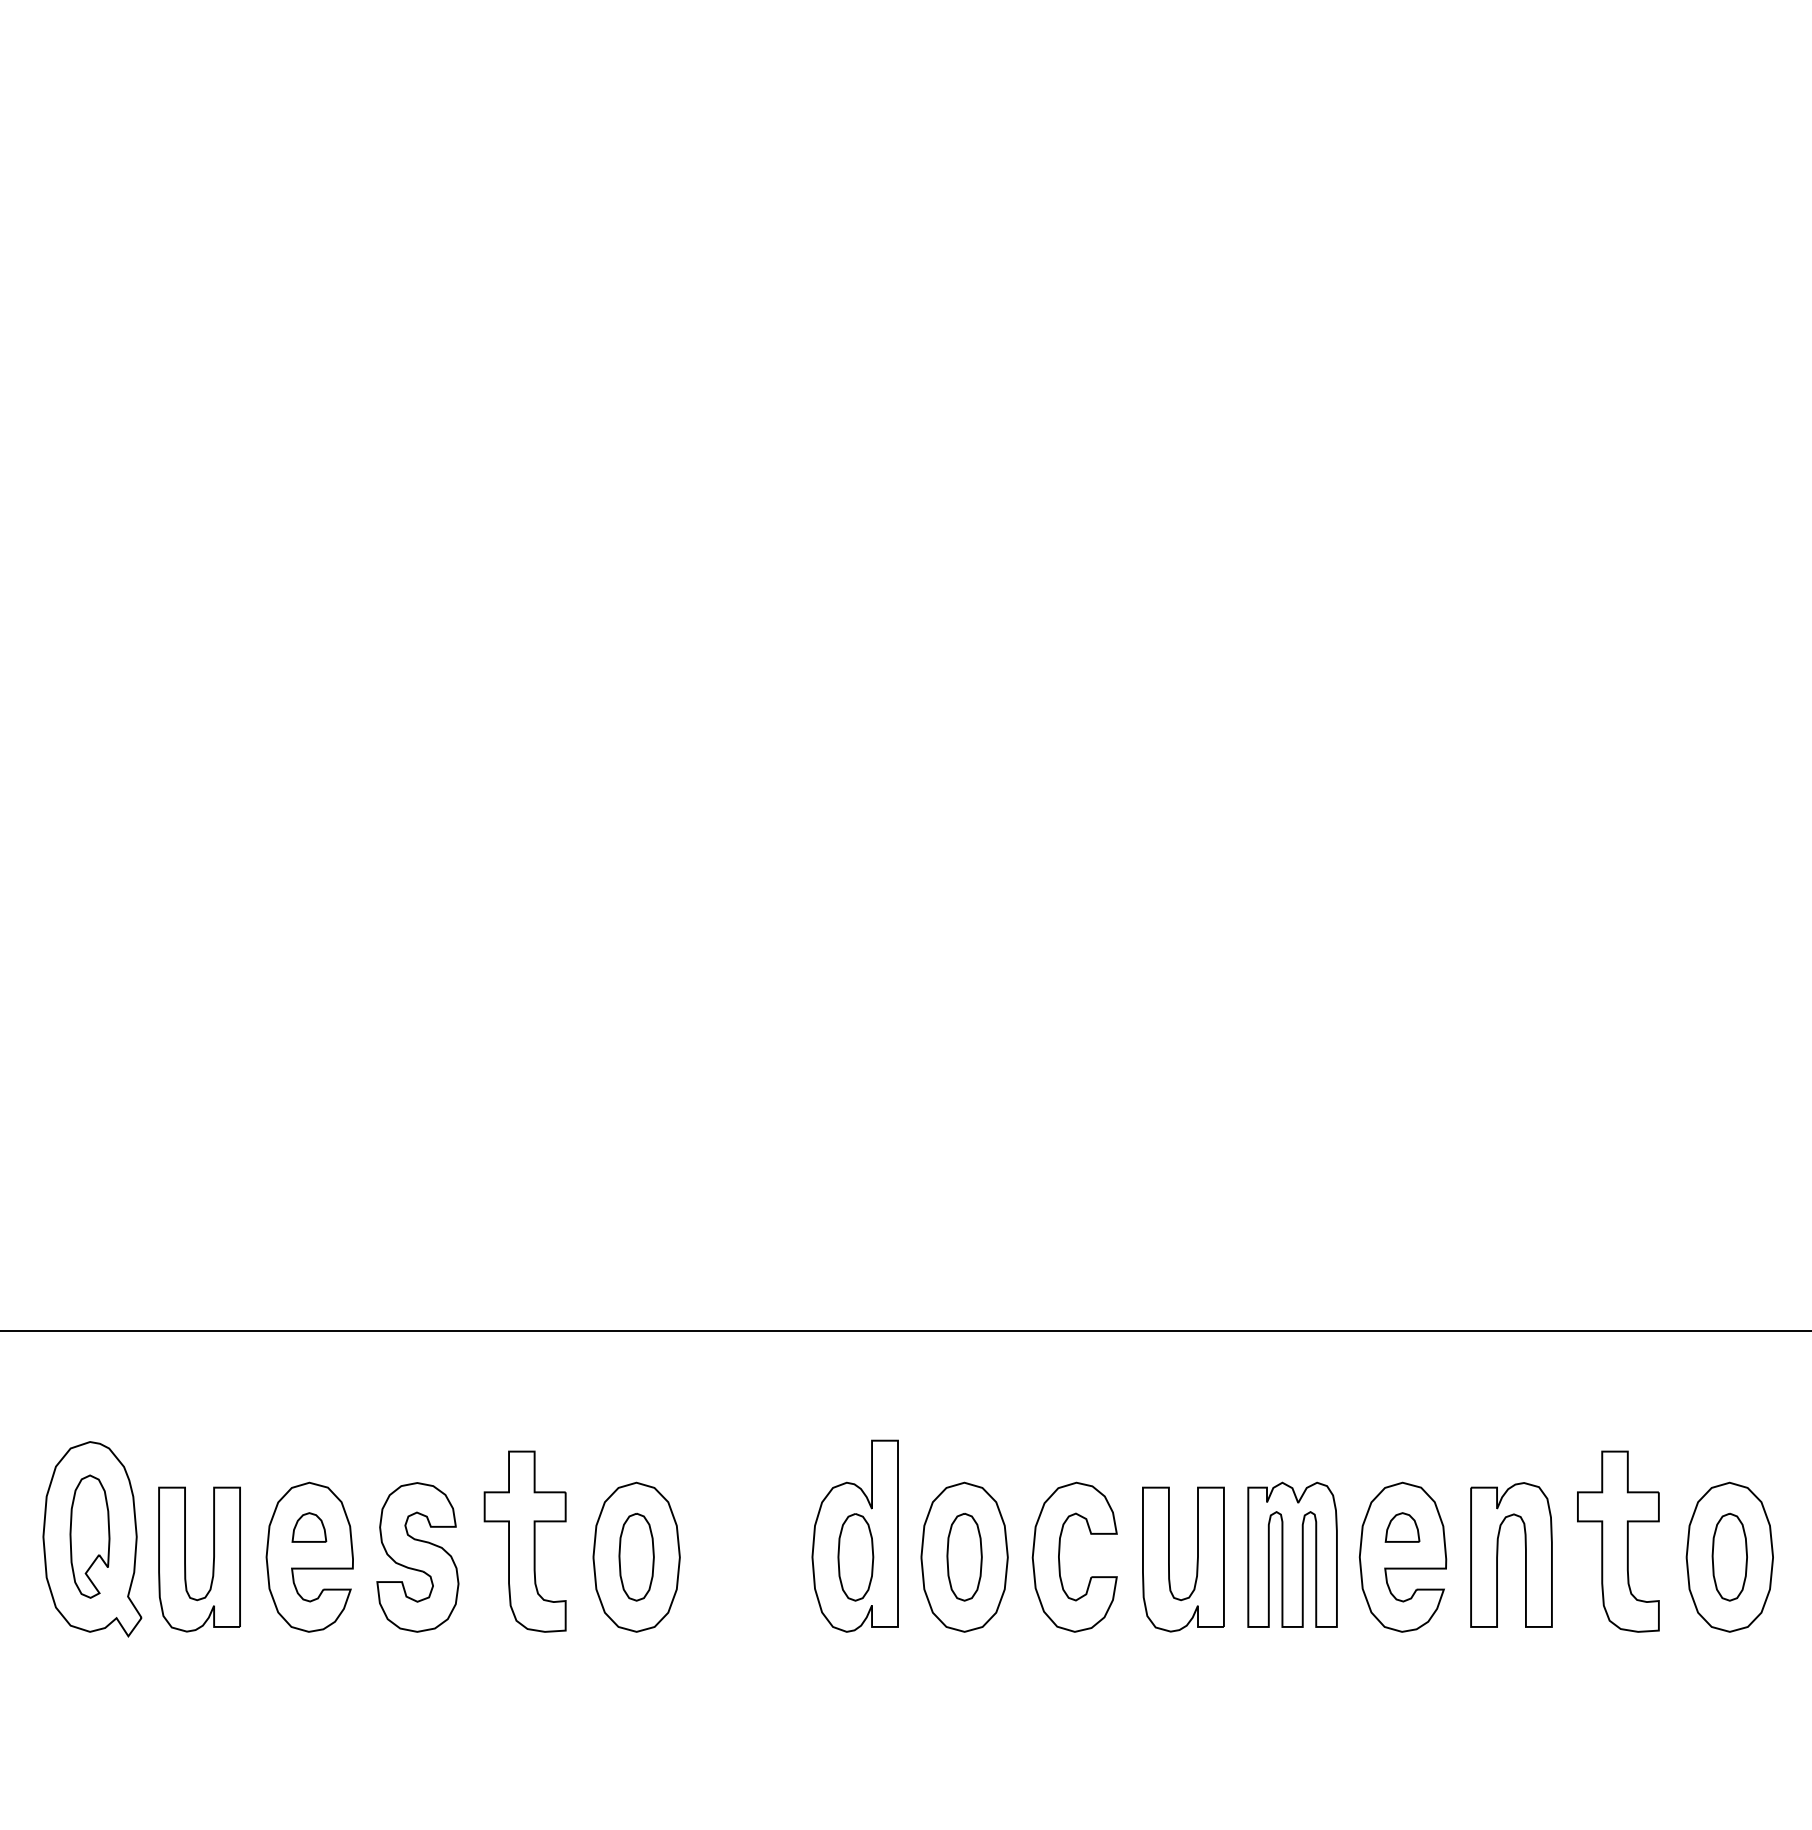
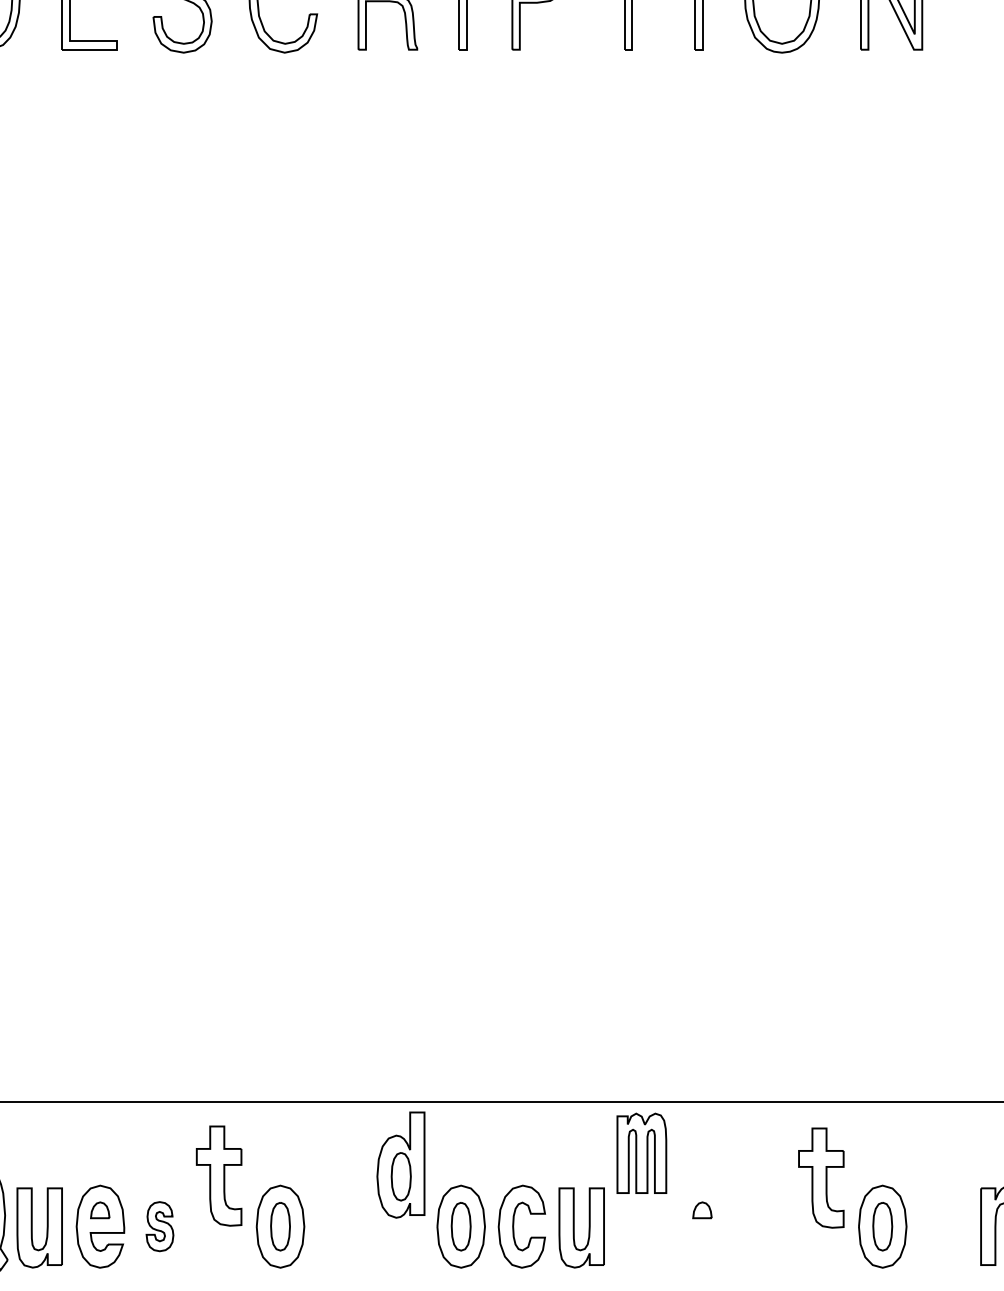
part: (854, 1535) -> (400, 1164), moved
part: (524, 1540) -> (218, 1175), moved
part: (1618, 1540) -> (821, 1177), moved
part: (1291, 1553) -> (641, 1152), moved
part: (1498, 1553) -> (755, 1224), removed
part: (416, 1556) -> (159, 1226), size x0.6
part: (1402, 1556) -> (702, 1226), removed

